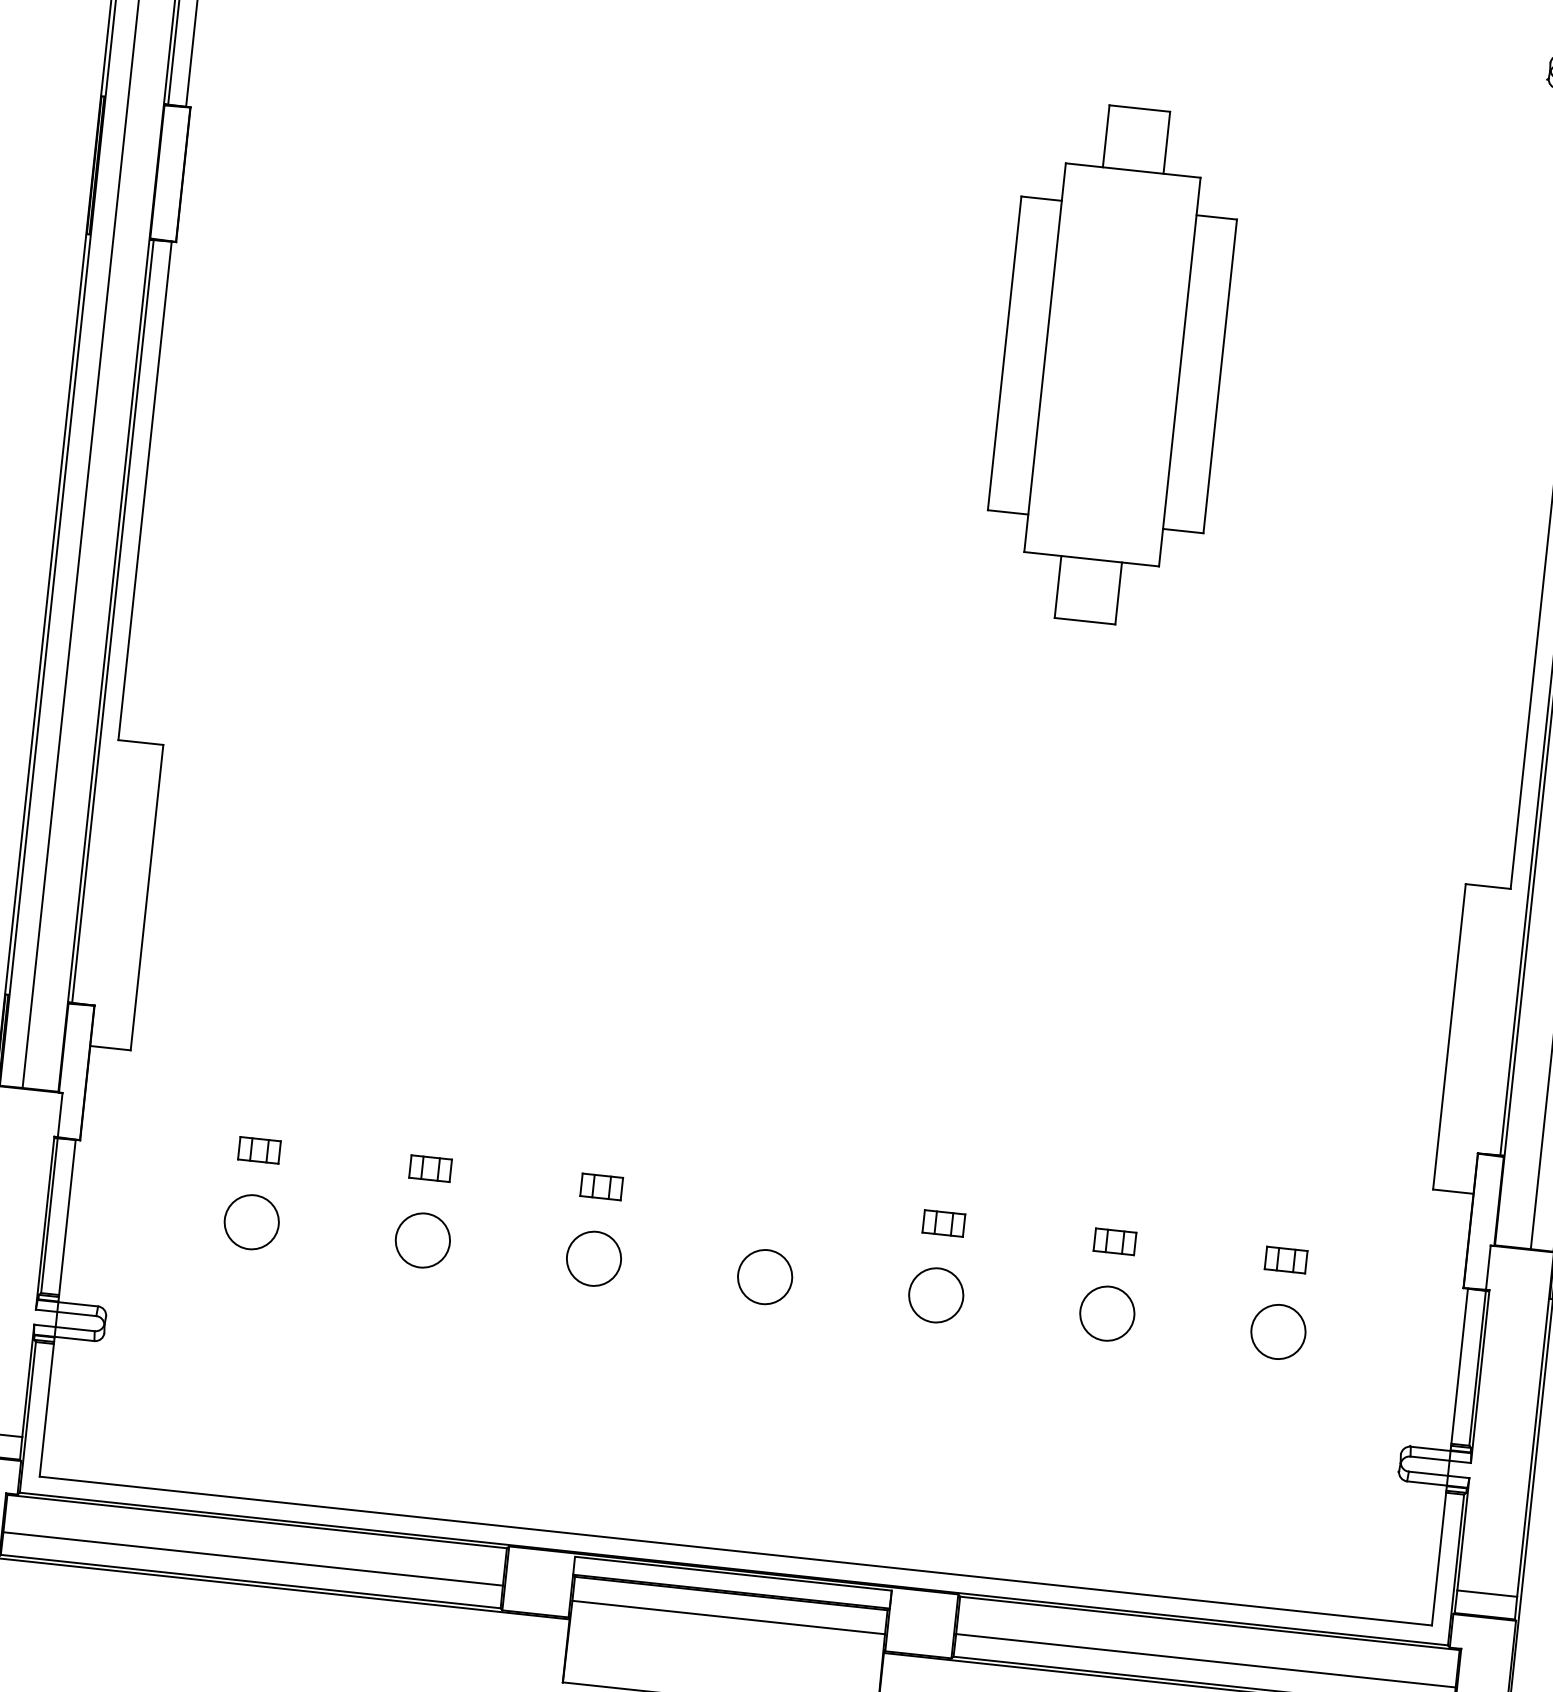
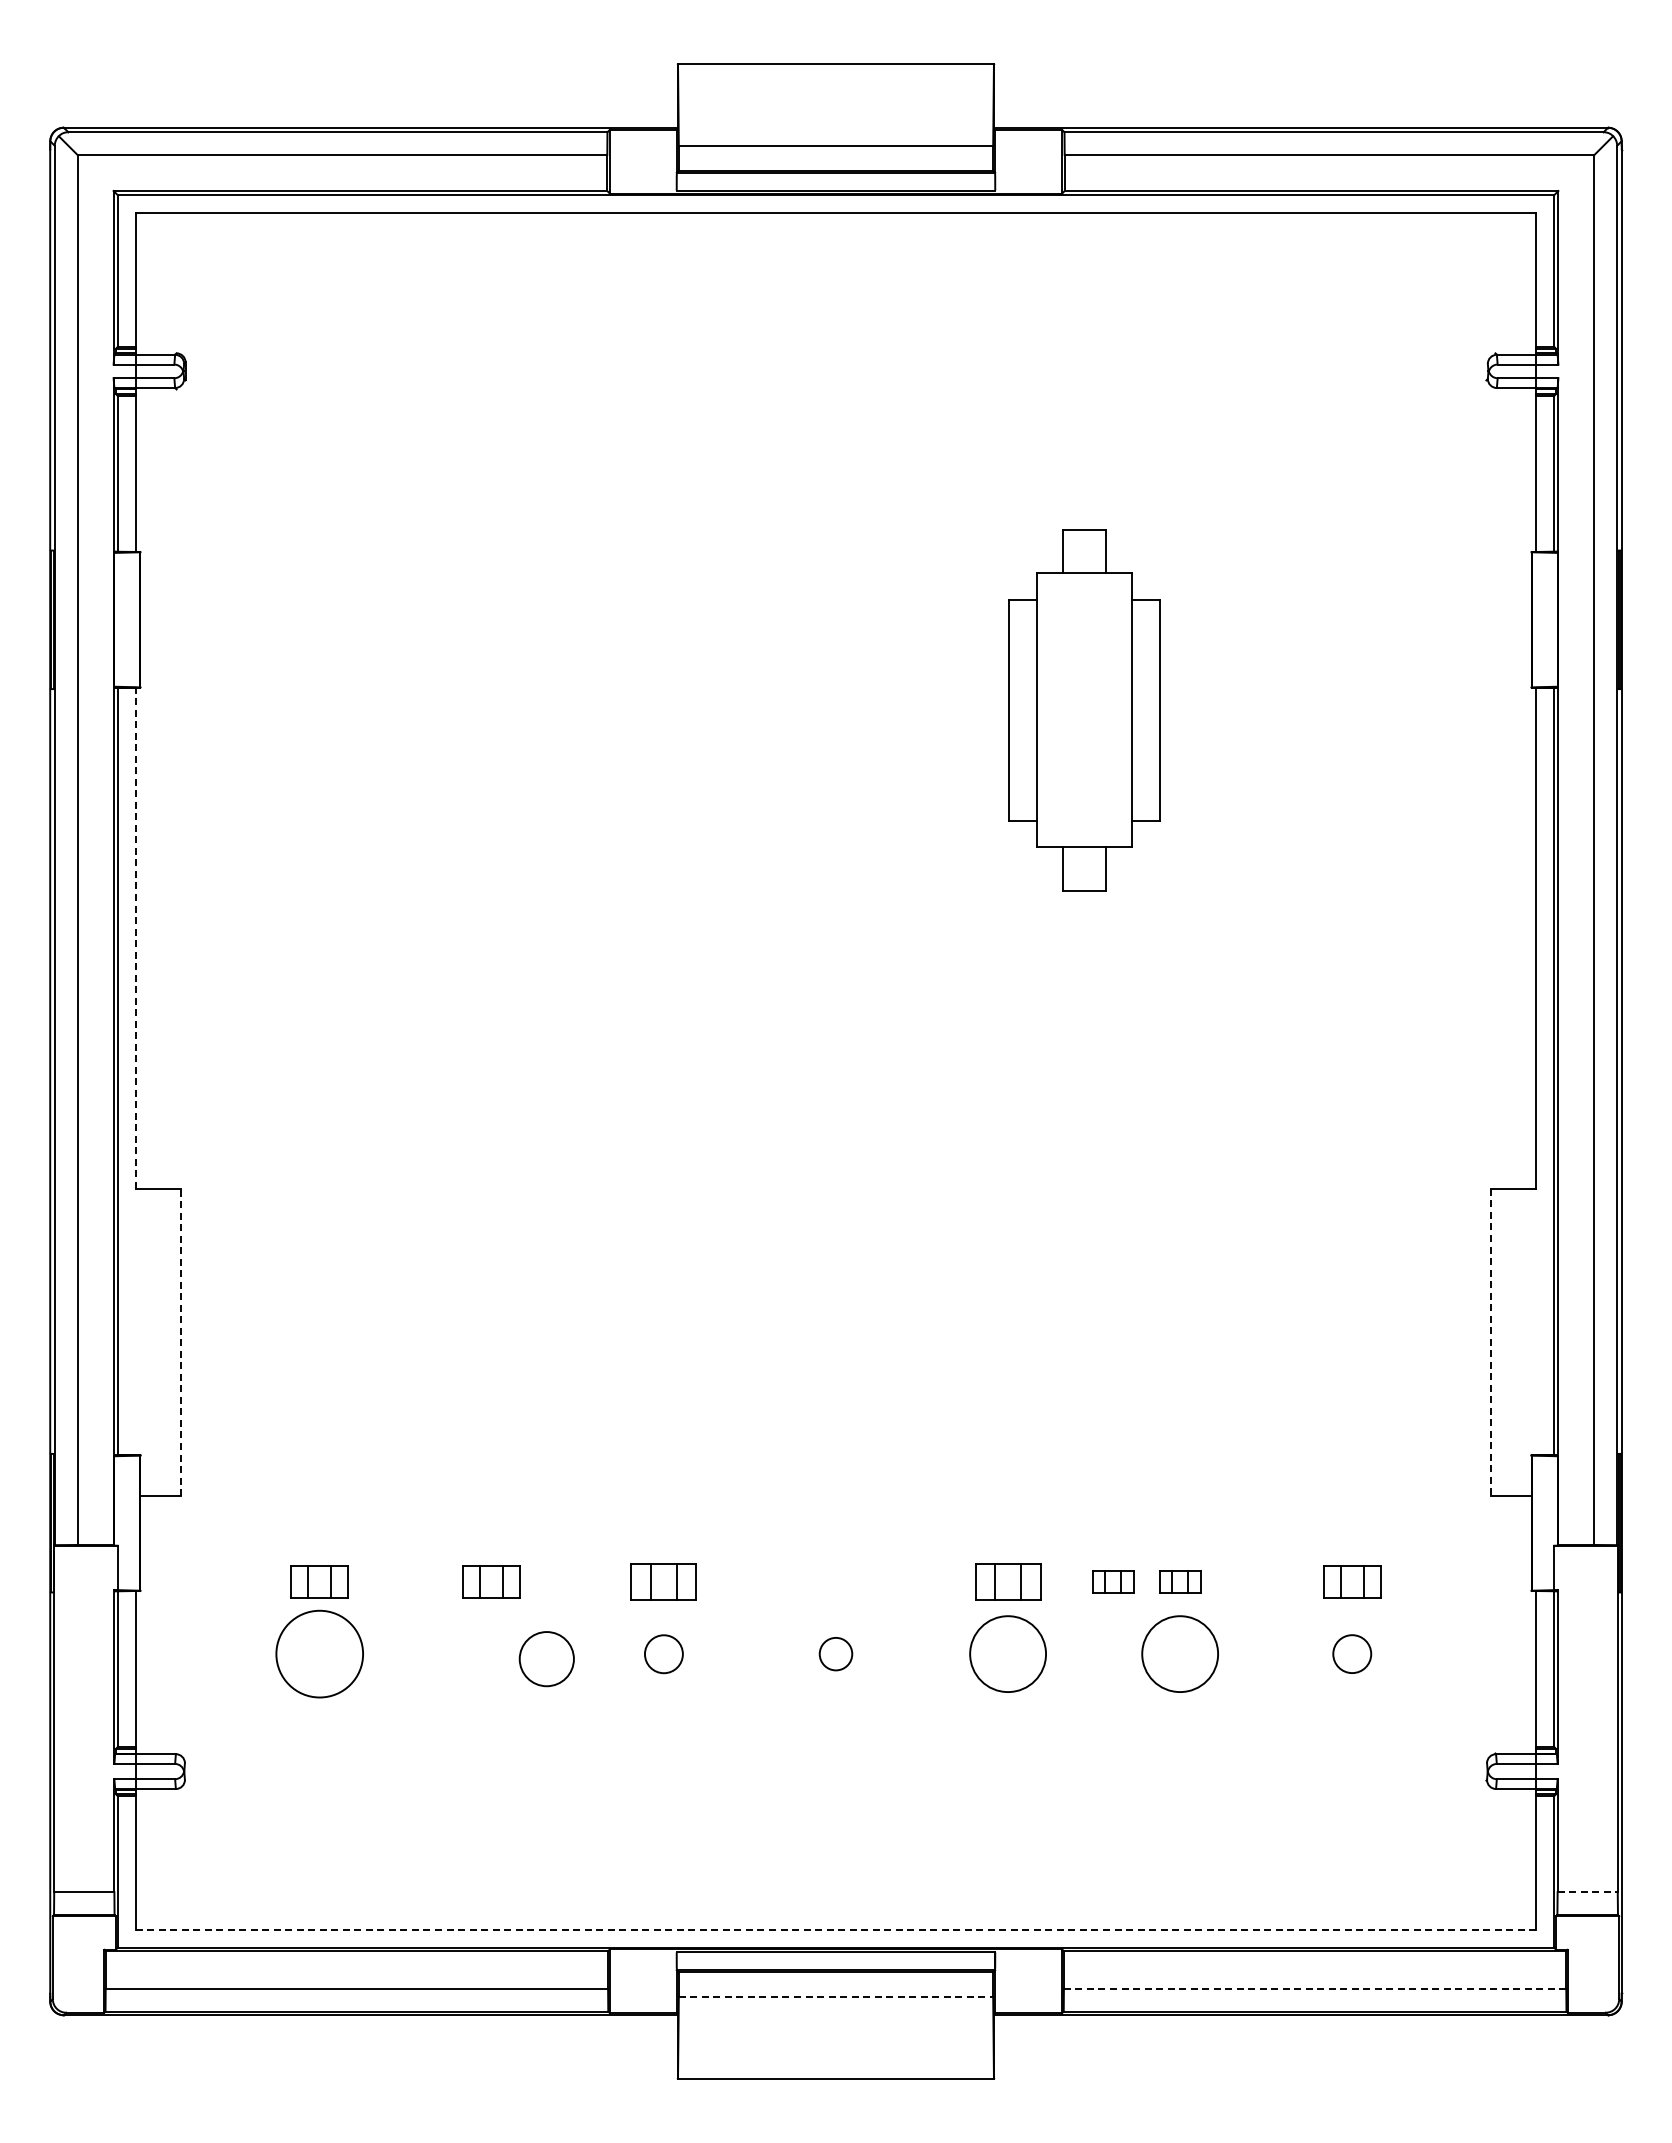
part: (1112, 364) -> (1084, 709), size x0.7
line: (144, 491) -> (135, 938), solid -> dashed
line: (147, 897) -> (181, 1342), solid -> dashed
line: (1449, 1036) -> (1490, 1342), solid -> dashed
part: (259, 1149) -> (319, 1581), size x1.4
part: (430, 1168) -> (491, 1581), size x1.4
part: (601, 1186) -> (663, 1581), size x1.6
circle: (251, 1222) -> (319, 1654), size x1.6
part: (943, 1223) -> (1007, 1581), size x1.6
part: (1048, 1234) -> (1113, 1581), added
circle: (422, 1240) -> (546, 1659), moved
circle: (593, 1259) -> (663, 1654), size x0.7
part: (1286, 1259) -> (1352, 1581), size x1.4
circle: (764, 1277) -> (835, 1654), size x0.6
circle: (935, 1295) -> (1007, 1654), size x1.4
circle: (1107, 1314) -> (1180, 1654), size x1.4
circle: (1278, 1332) -> (1352, 1654), size x0.7
line: (735, 1550) -> (835, 1929), solid -> dashed
line: (1488, 1594) -> (1588, 1892), solid -> dashed
line: (729, 1617) -> (836, 1996), solid -> dashed
line: (1206, 1660) -> (1315, 1988), solid -> dashed

